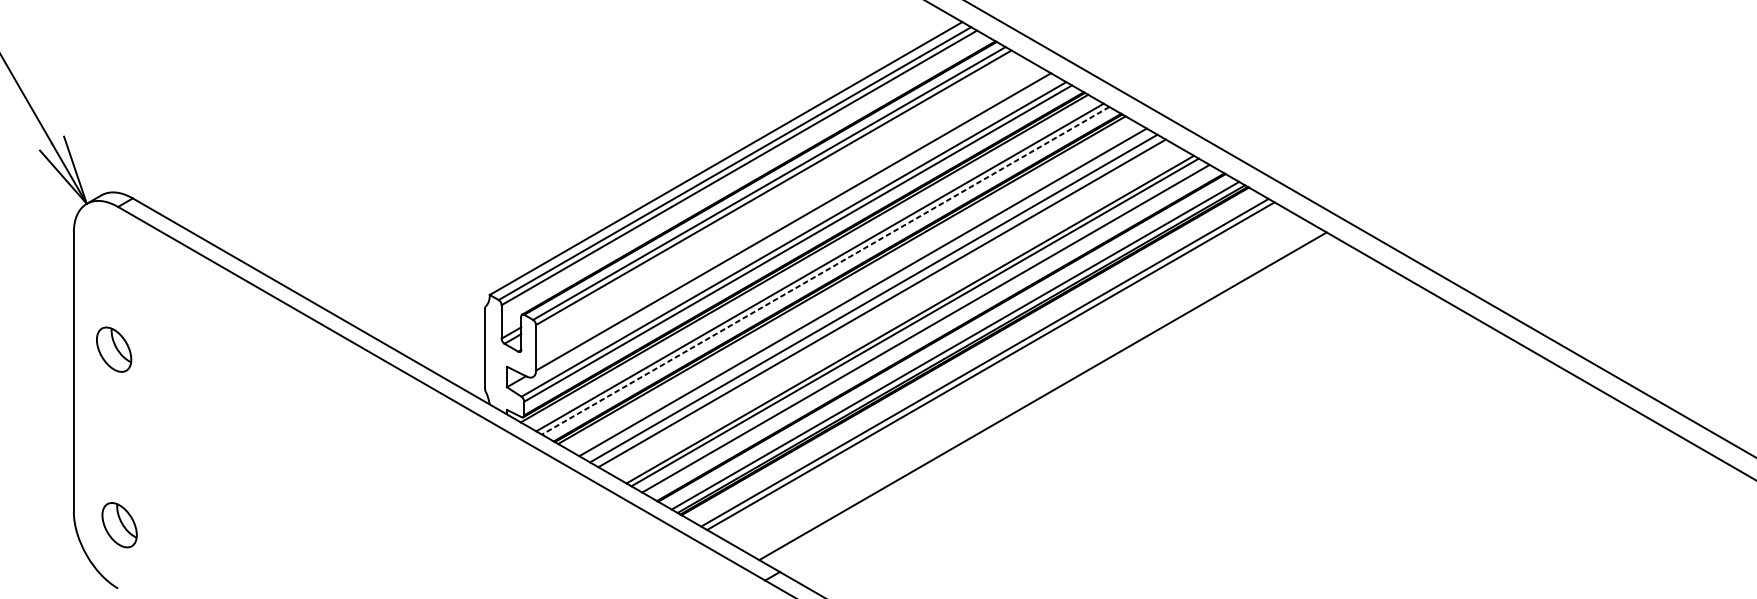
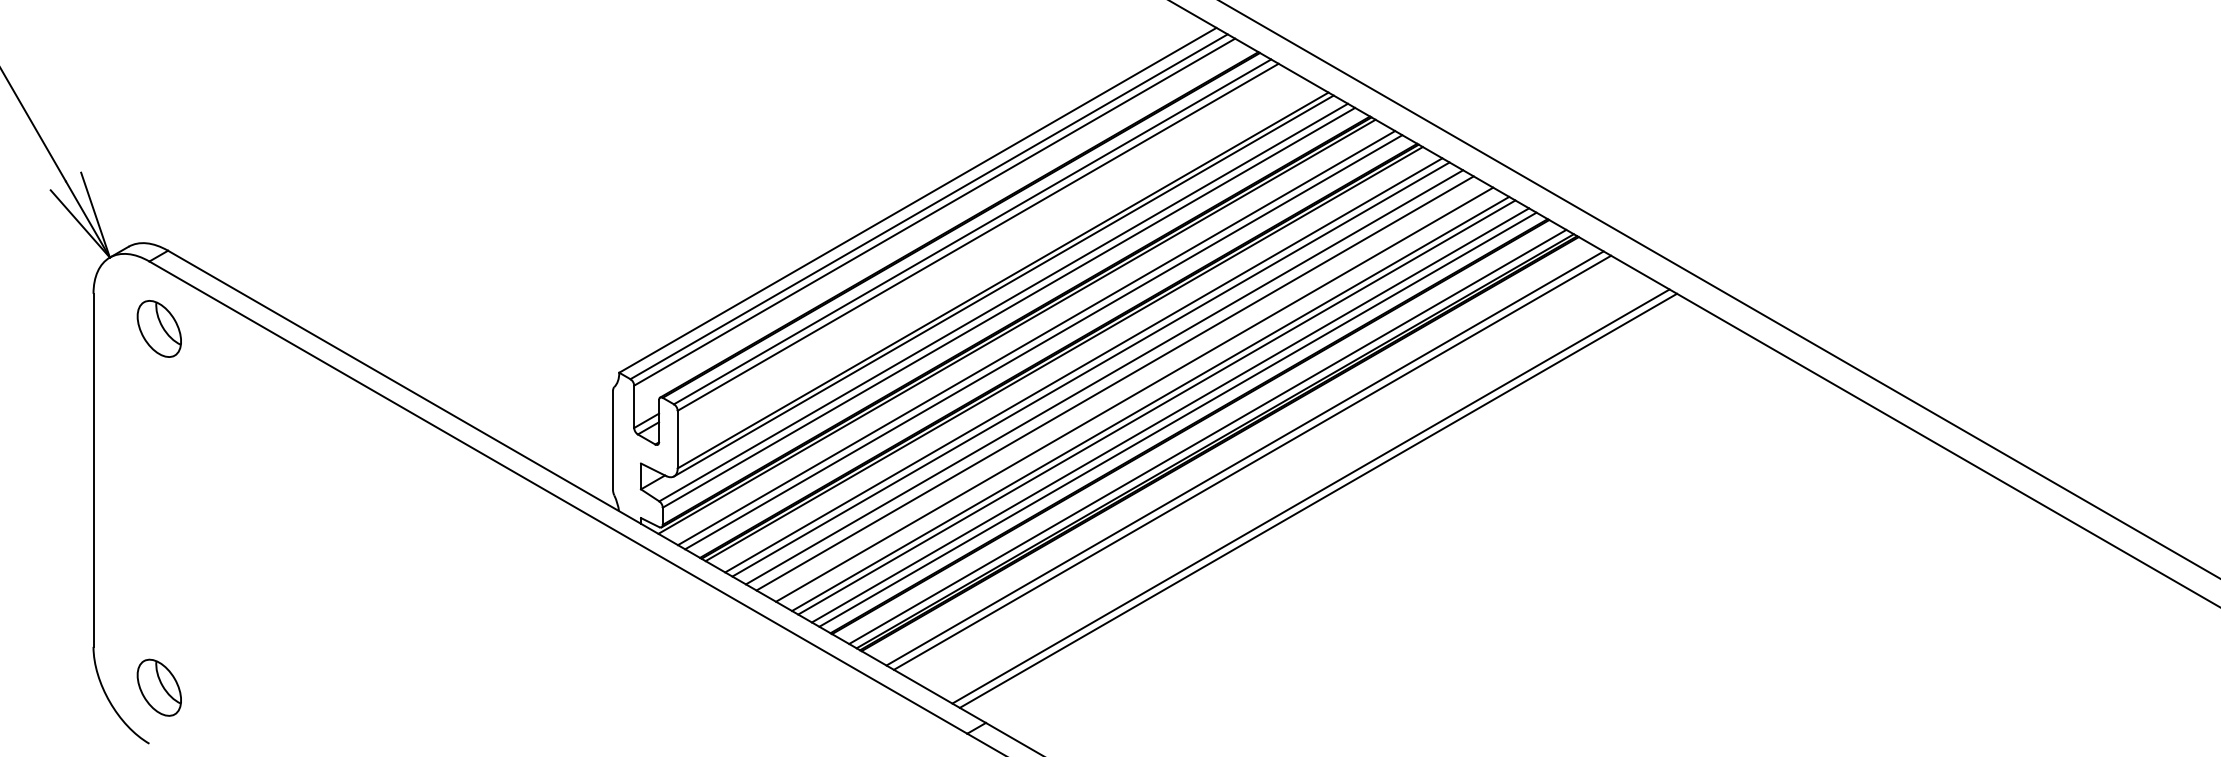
line: (793, 225) -> (1003, 285), added
line: (825, 271) -> (1043, 342), dashed -> solid
line: (857, 289) -> (1083, 365), added
line: (897, 312) -> (1134, 394), added
line: (931, 331) -> (1177, 419), added
part: (113, 349) -> (158, 328), moved
line: (1036, 392) -> (1310, 496), added
part: (118, 524) -> (158, 687), moved

